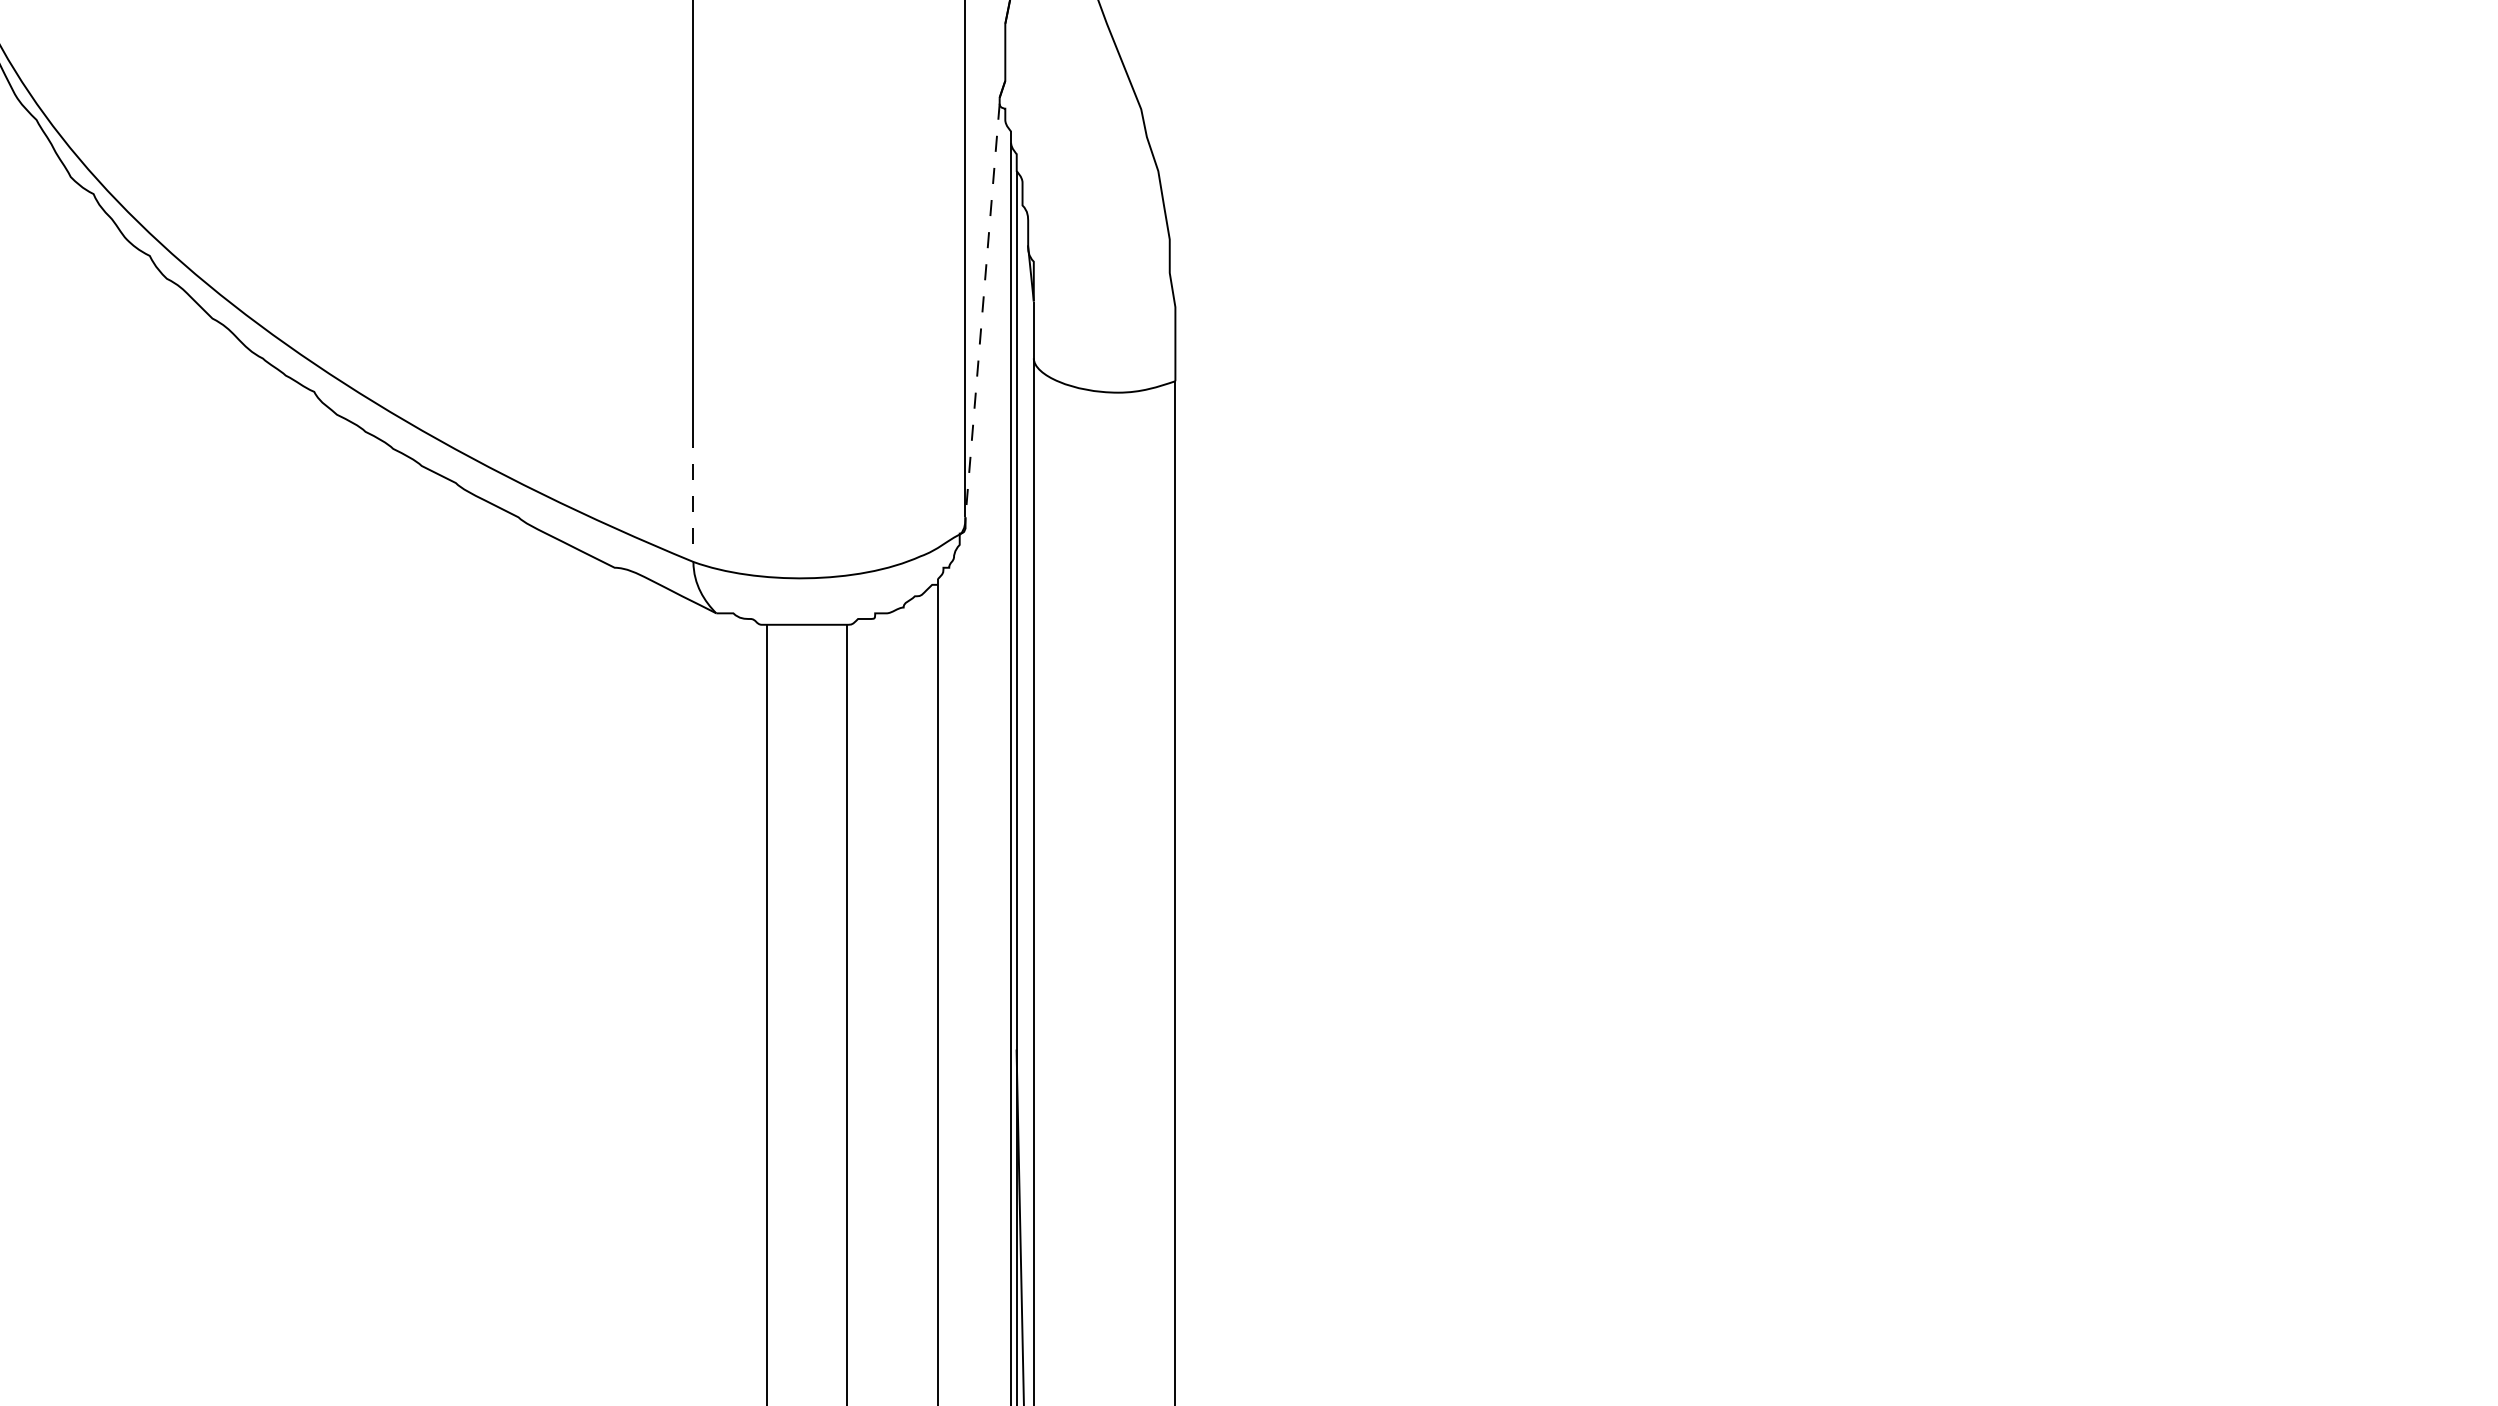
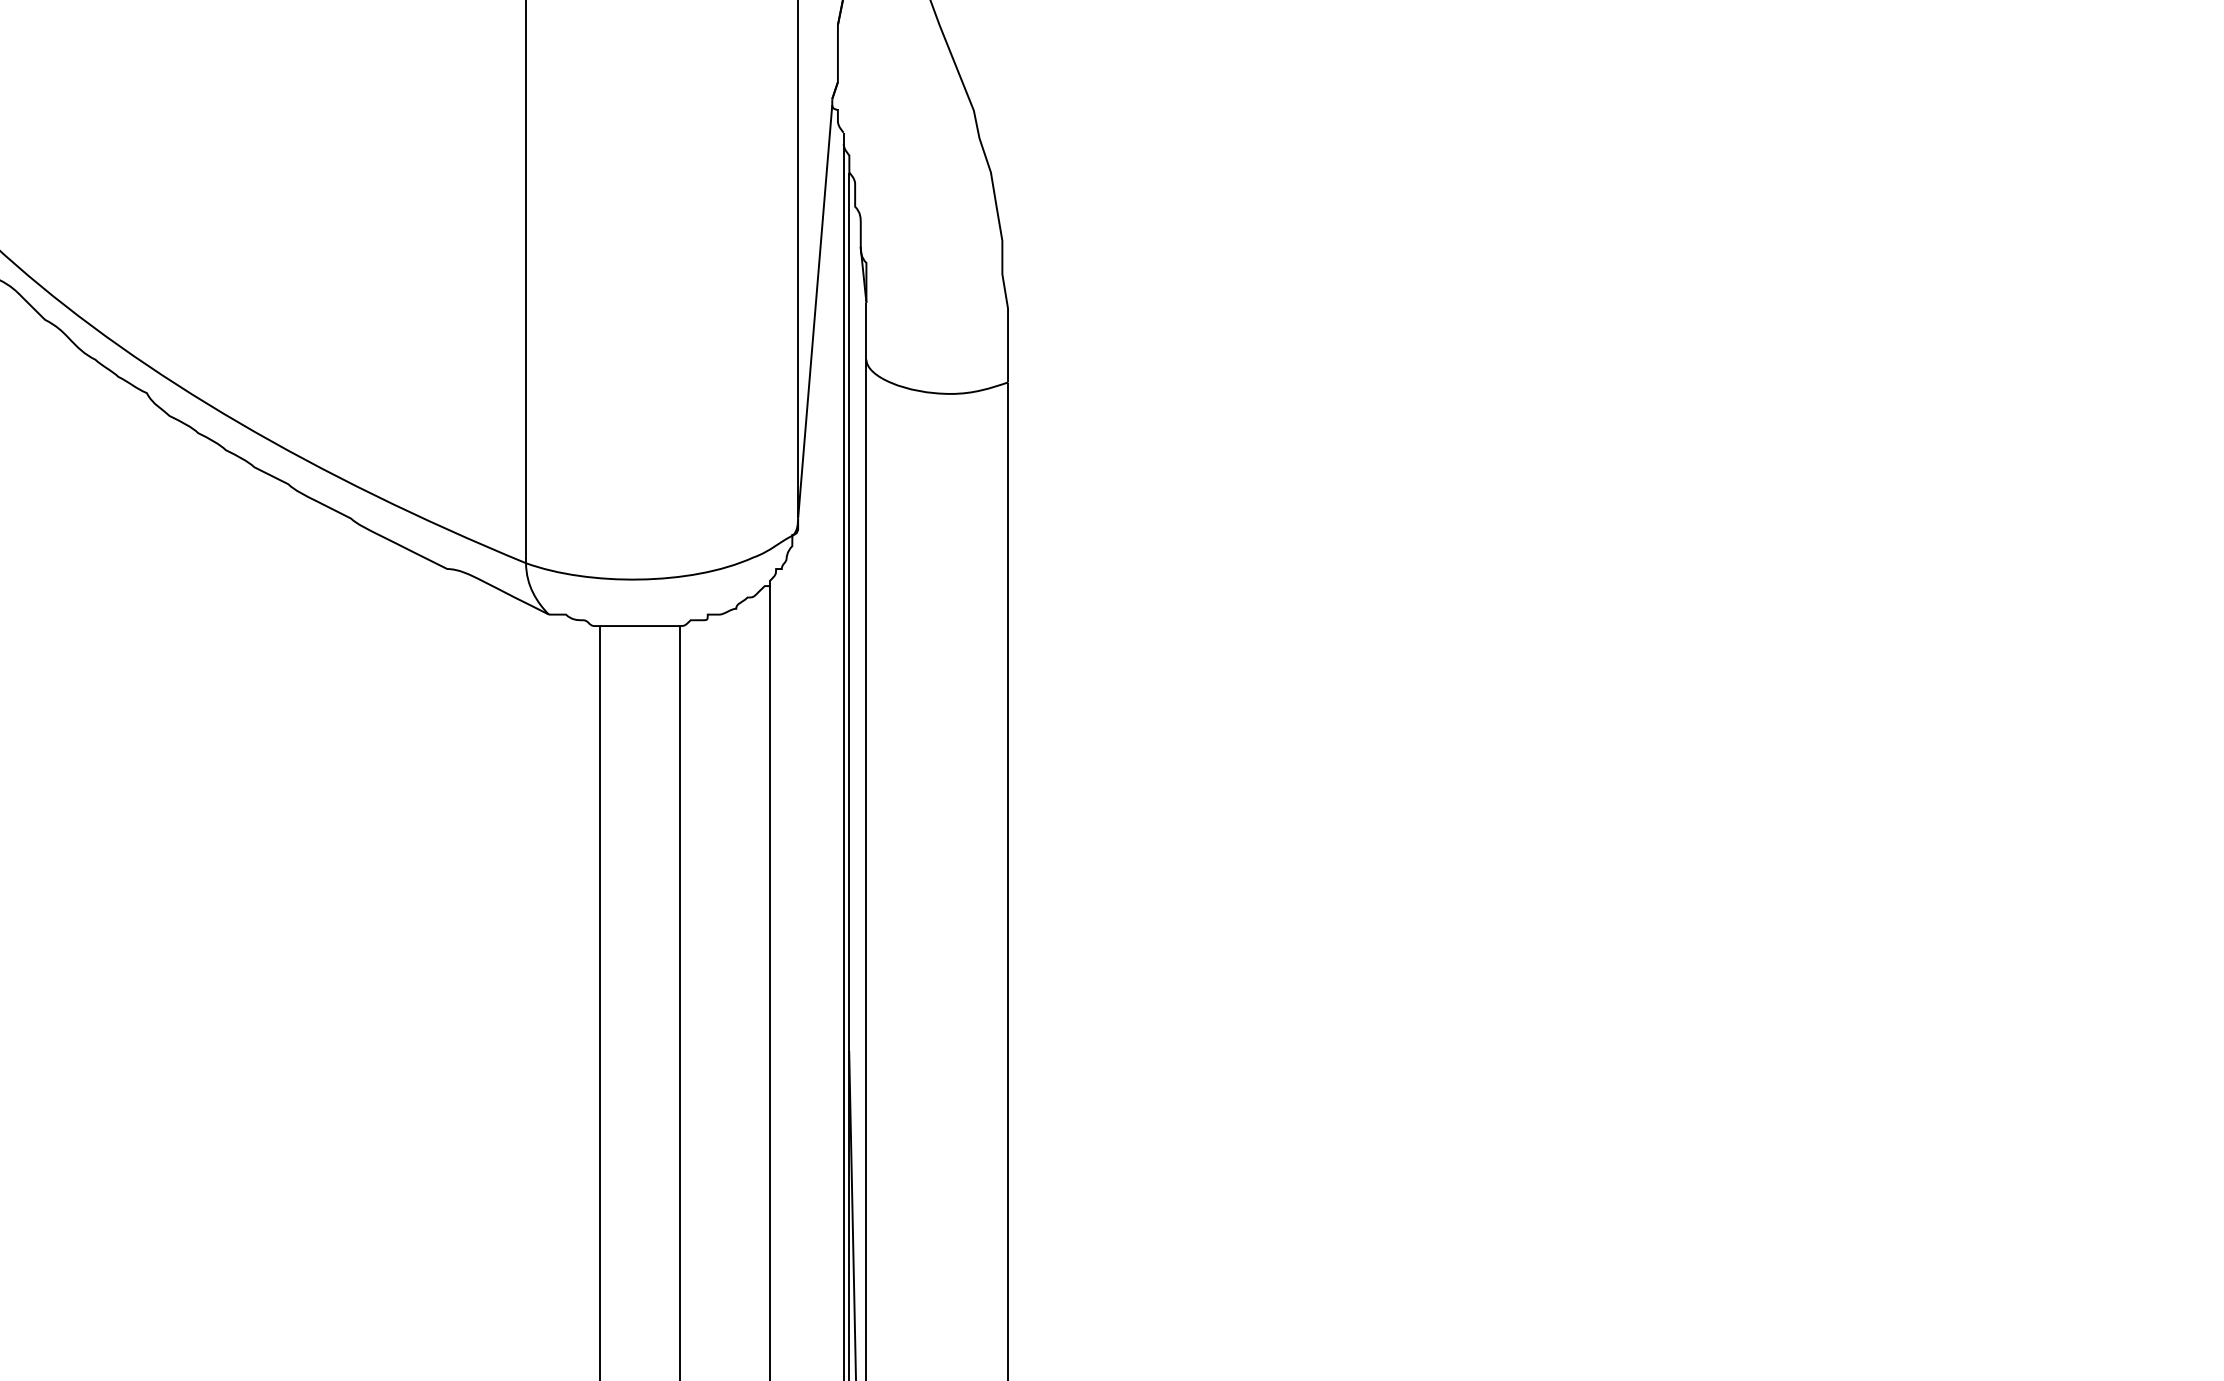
line: (982, 310) -> (815, 311), dashed -> solid
line: (693, 497) -> (526, 498), dashed -> solid

